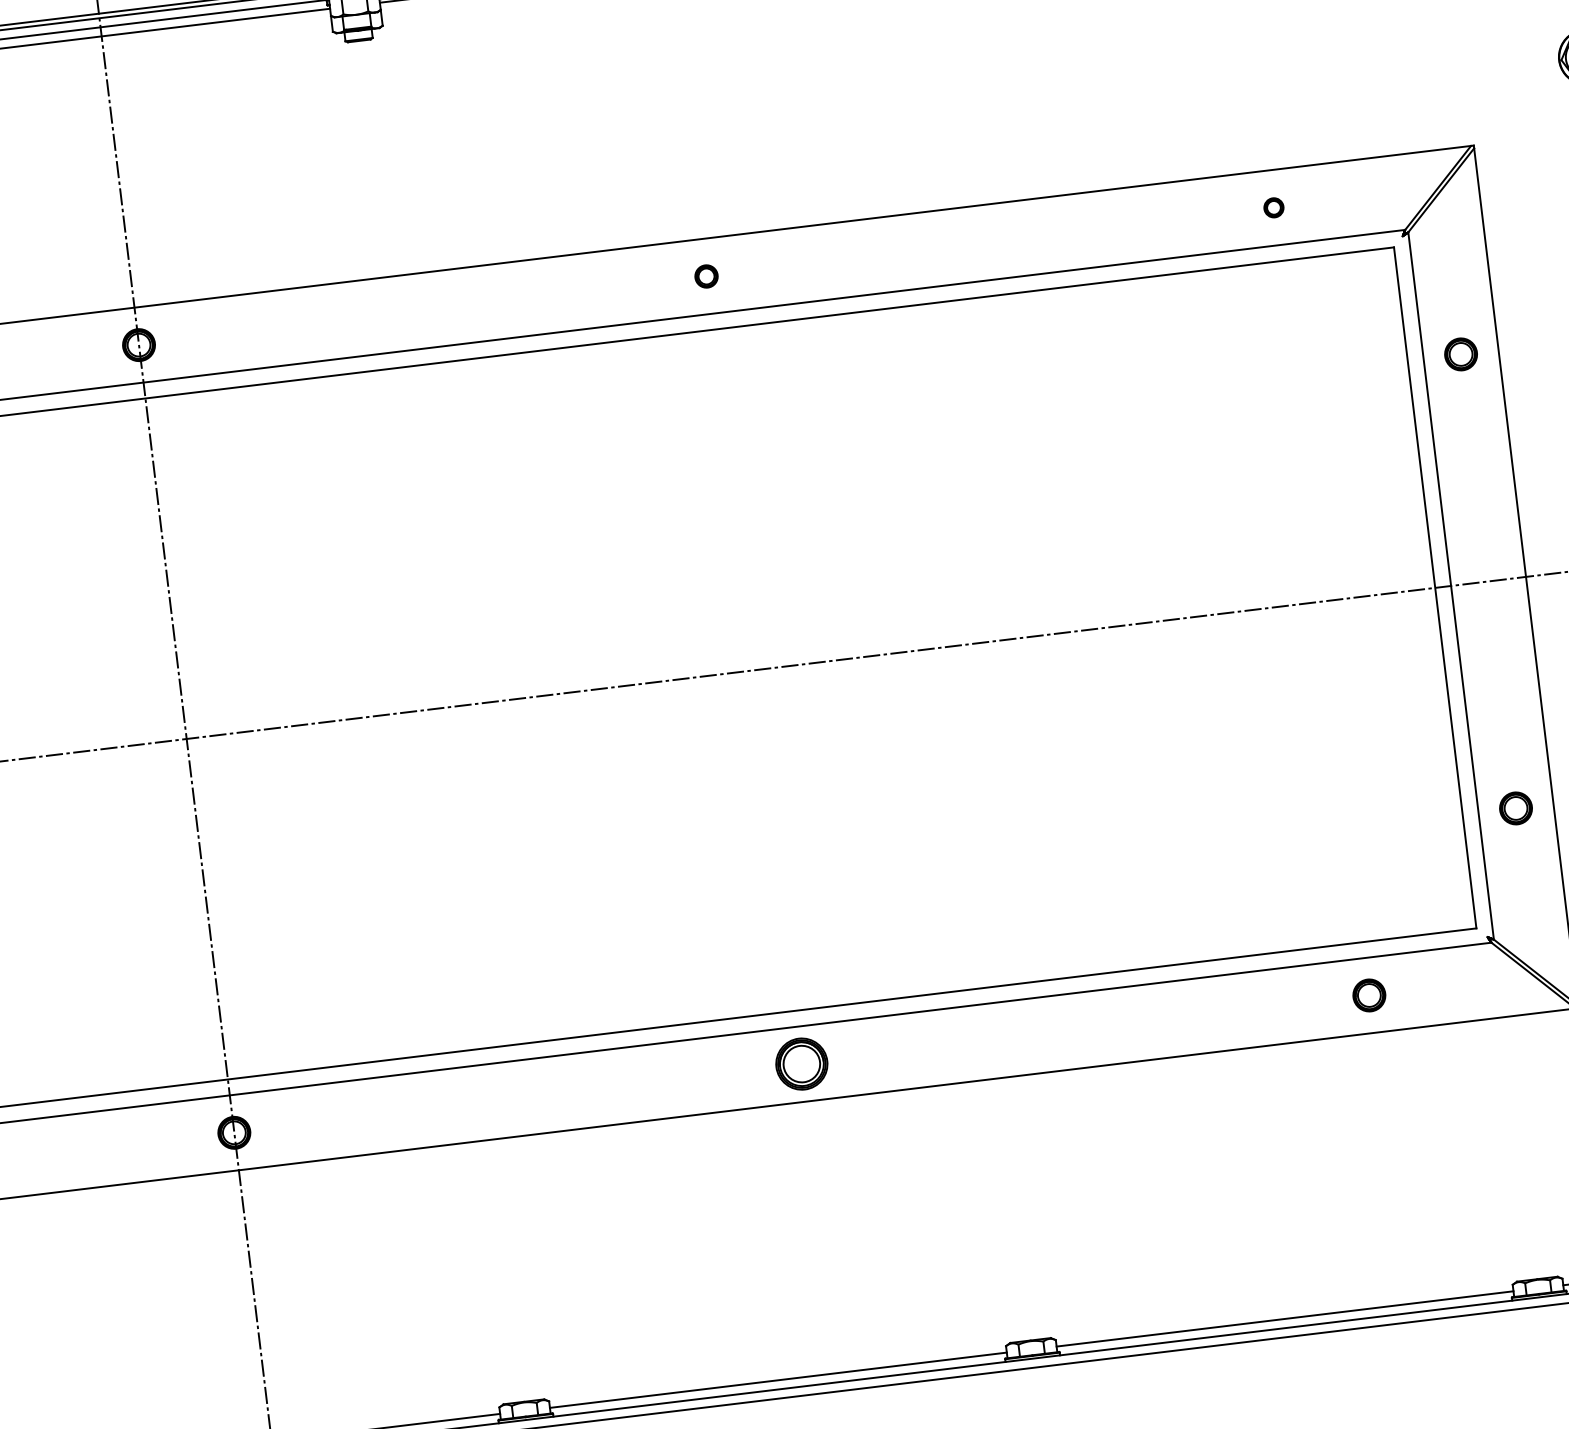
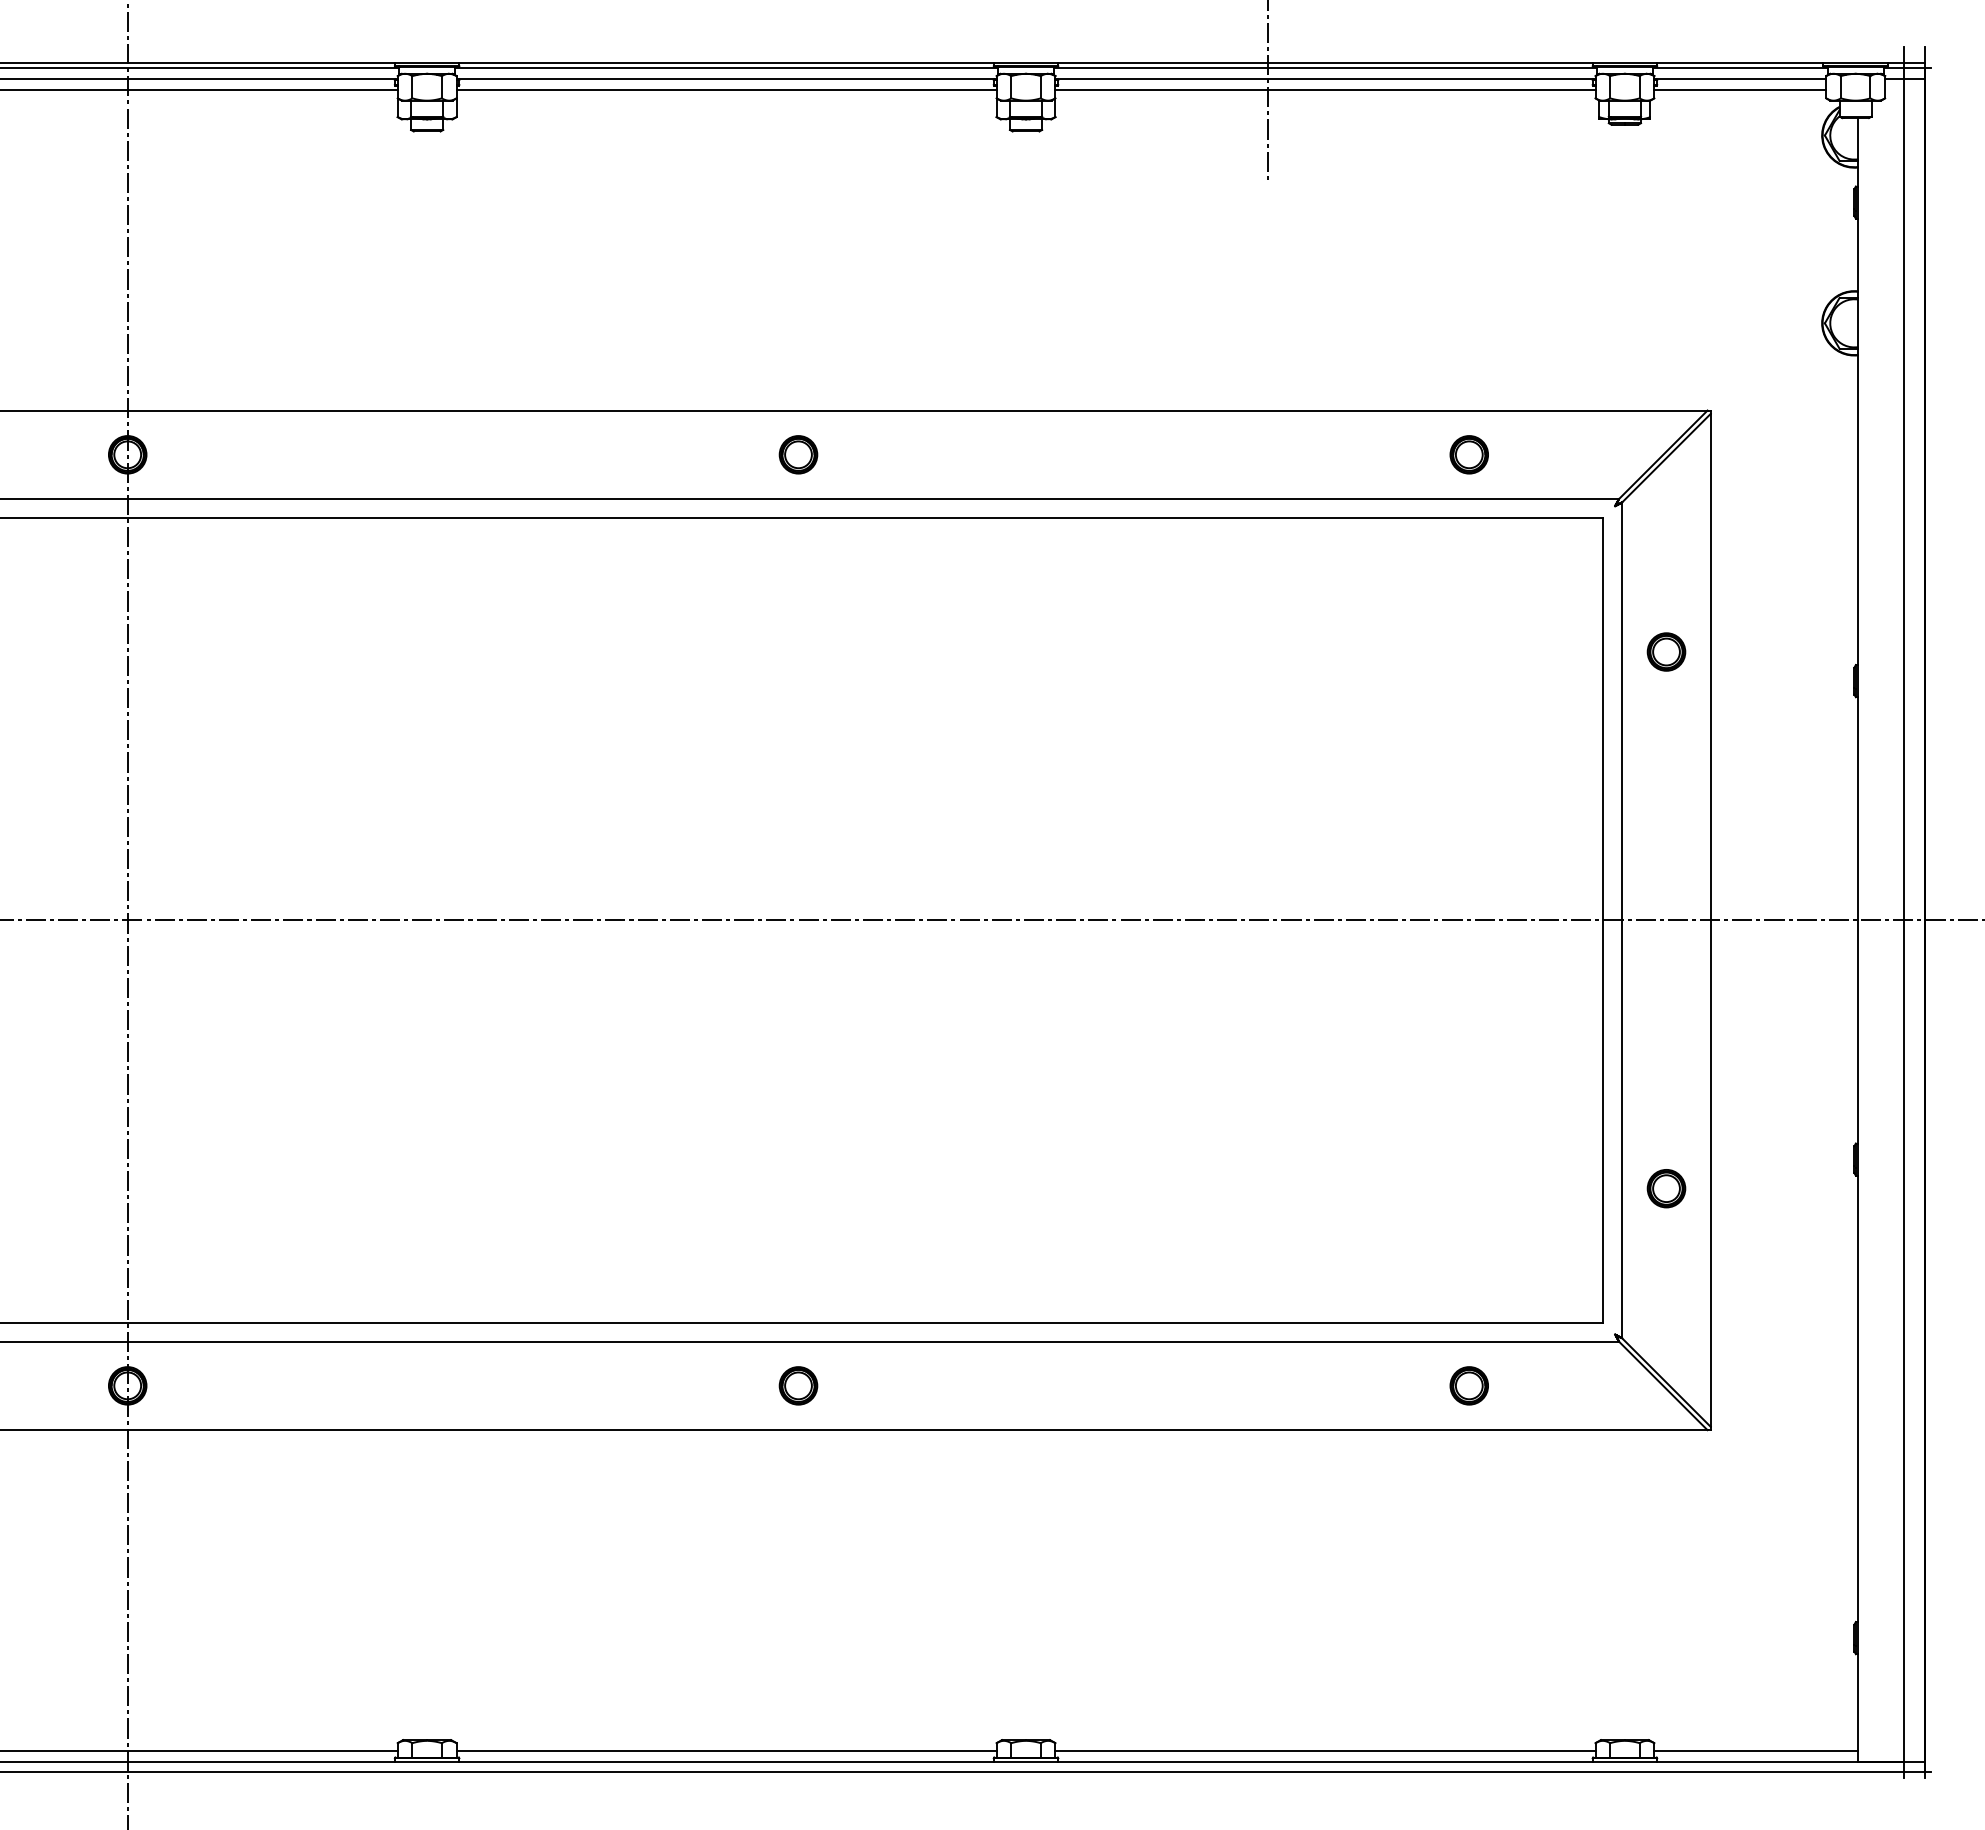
part: (1273, 207) -> (1468, 454), size x1.67
part: (706, 276) -> (798, 454), size x1.43
part: (801, 1063) -> (798, 1385), size x0.62

